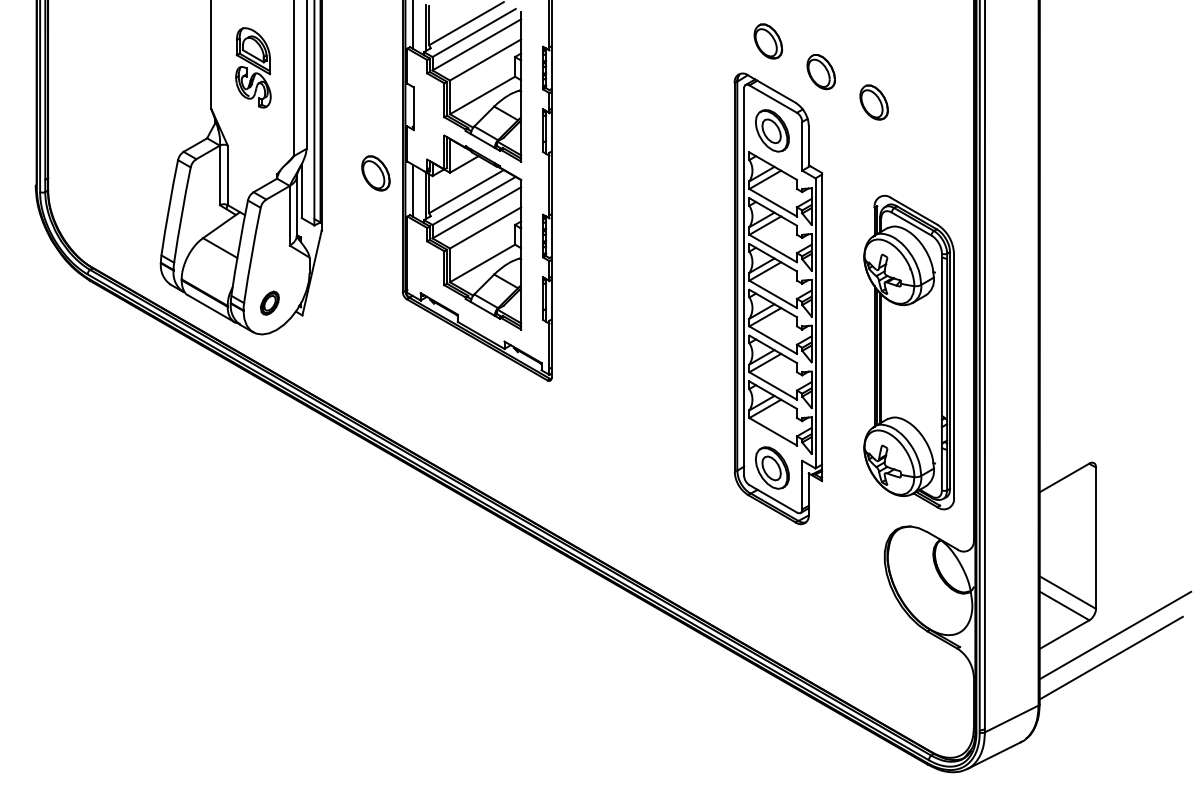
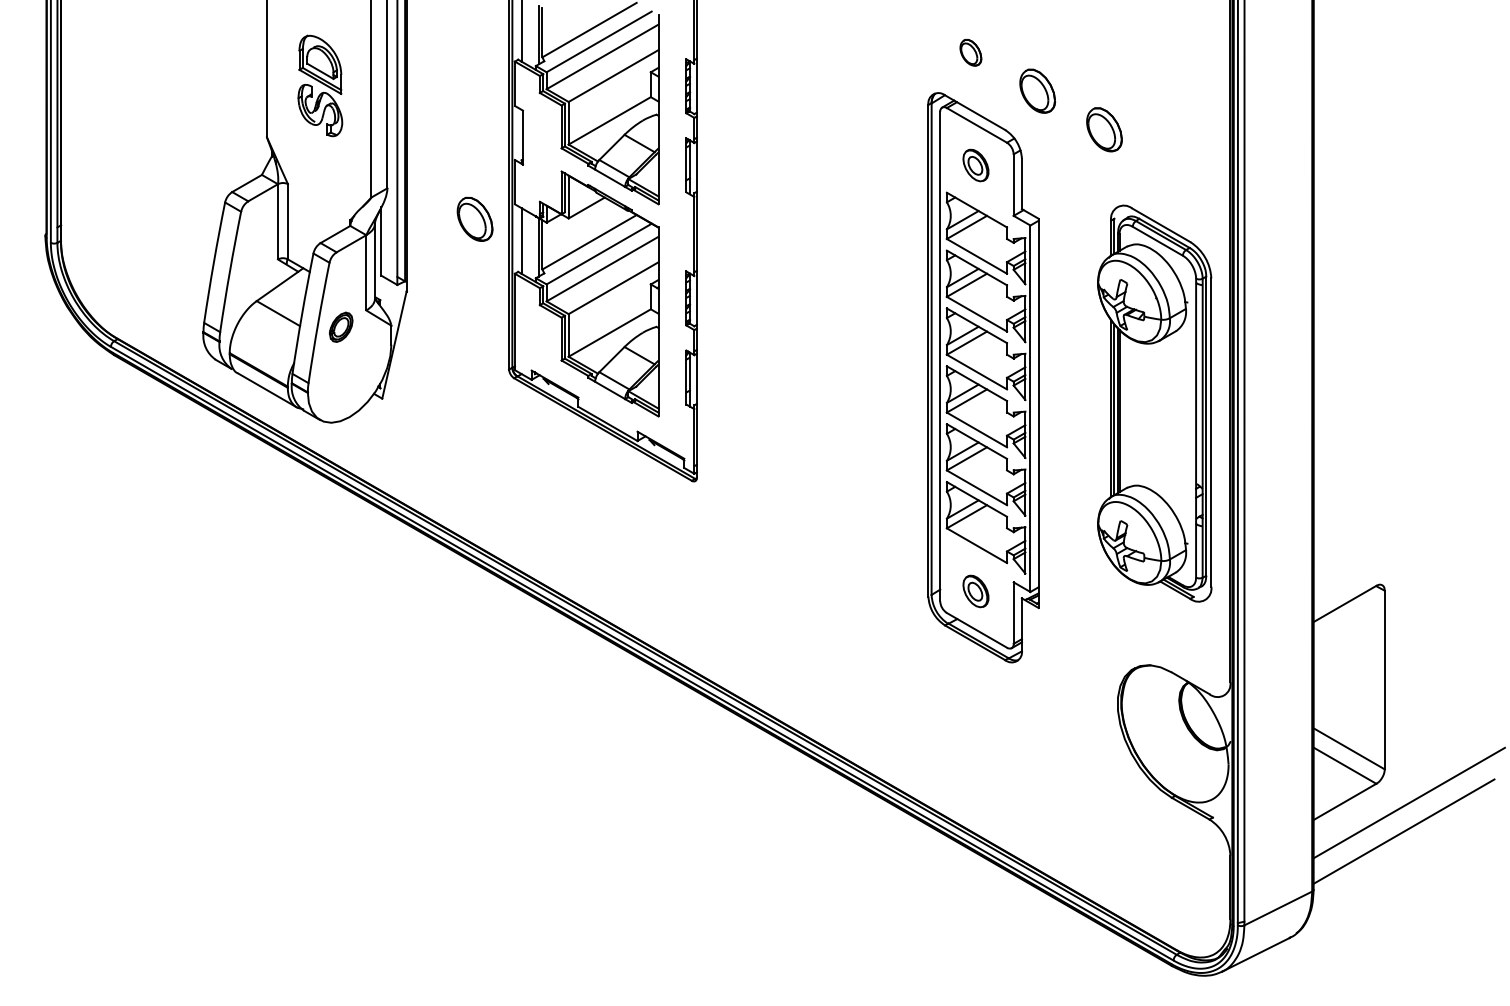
part: (768, 41) -> (970, 52), size x0.6
part: (772, 130) -> (975, 165), size x0.6
part: (270, 302) -> (341, 326), moved
part: (908, 352) -> (1154, 403), moved
part: (772, 468) -> (975, 591), size x0.6

